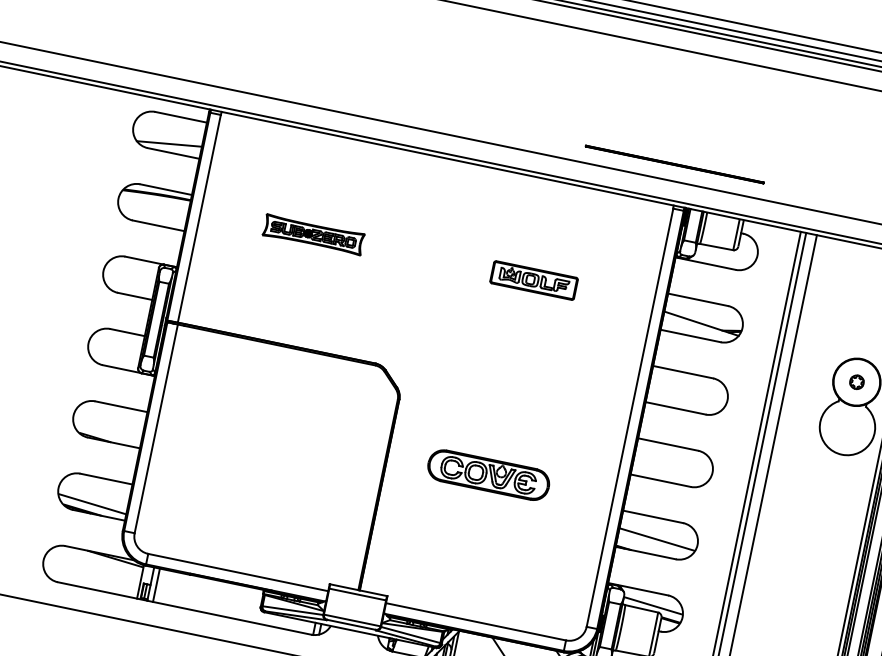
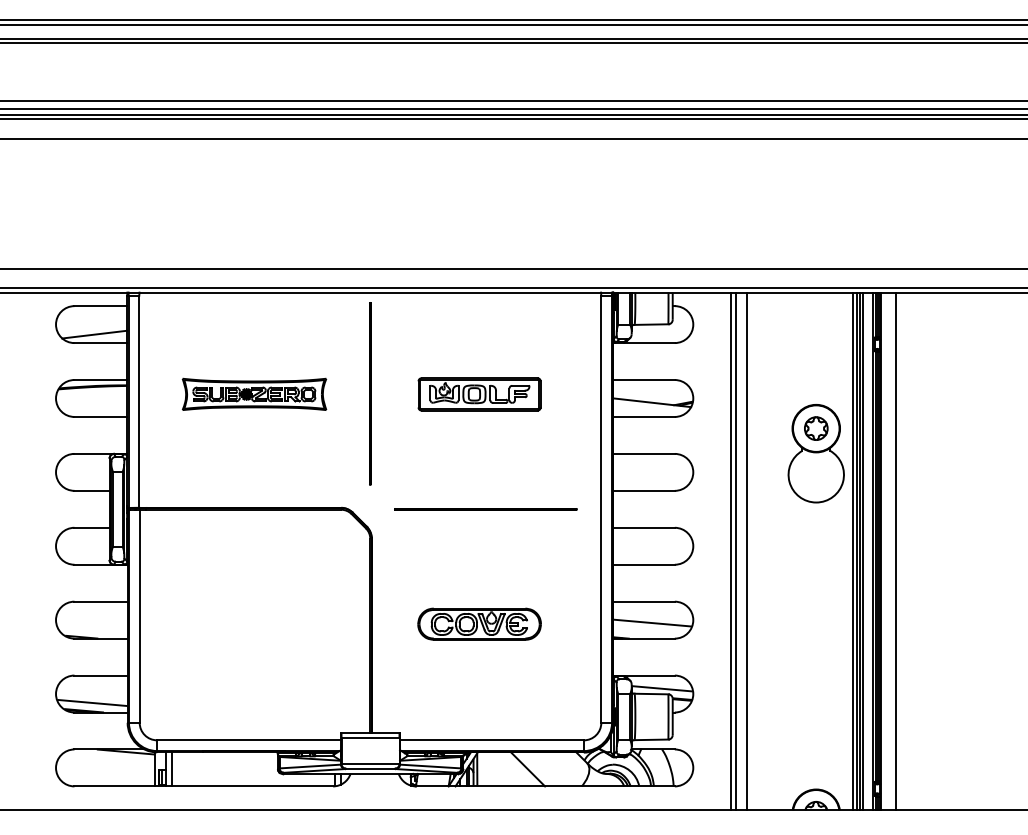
line: (674, 164) -> (485, 509), moved
part: (313, 234) -> (254, 393), size x1.43
line: (427, 257) -> (370, 393), added
part: (534, 280) -> (479, 394), size x1.43
part: (857, 382) -> (816, 428), size x1.67
part: (488, 474) -> (479, 623), moved

